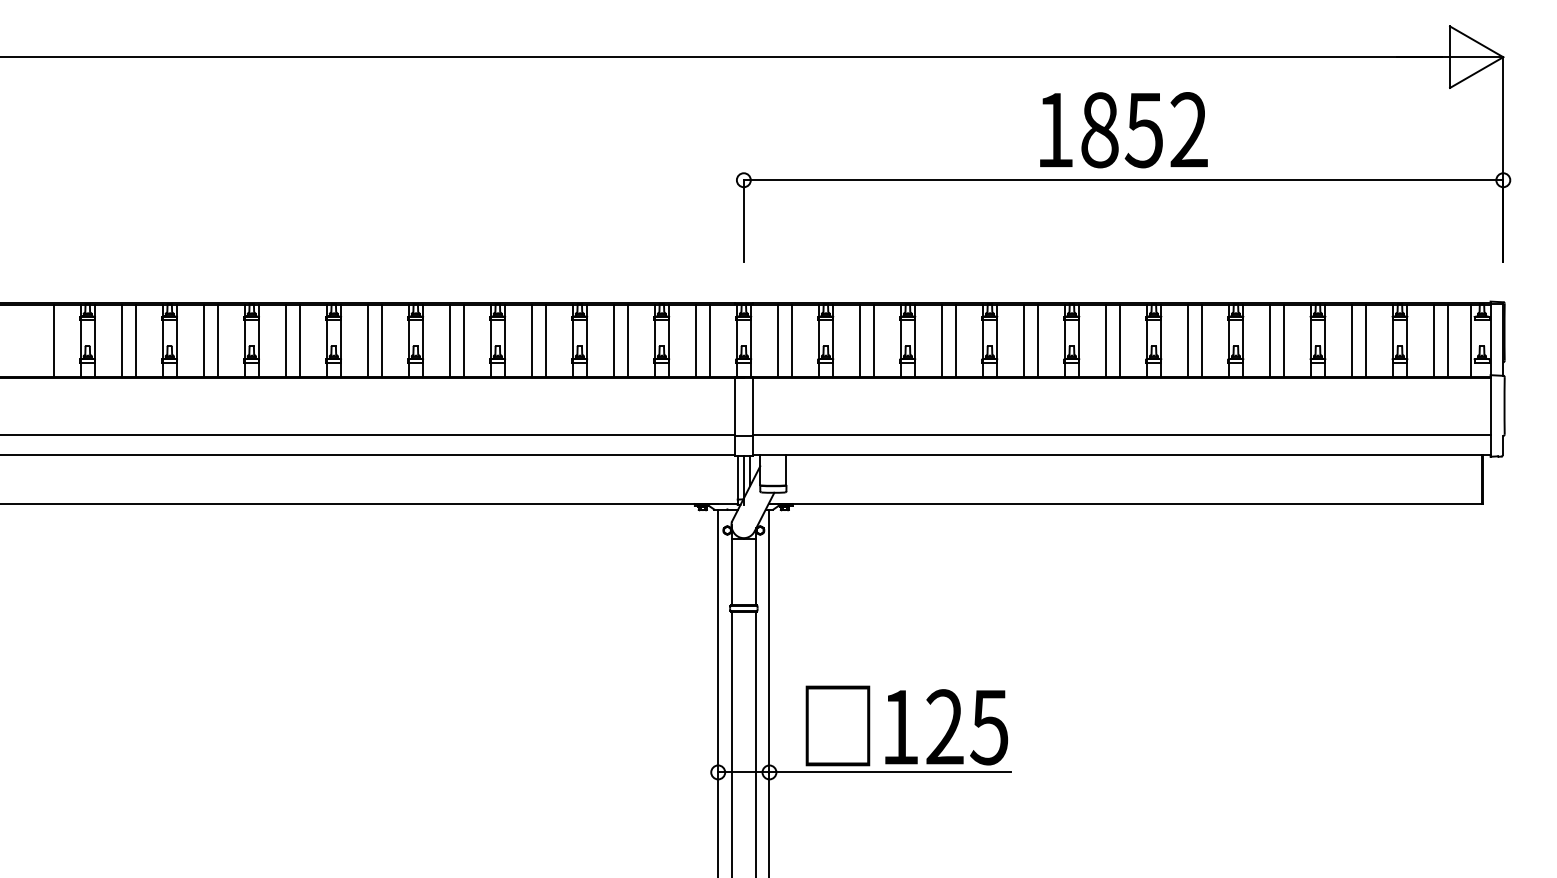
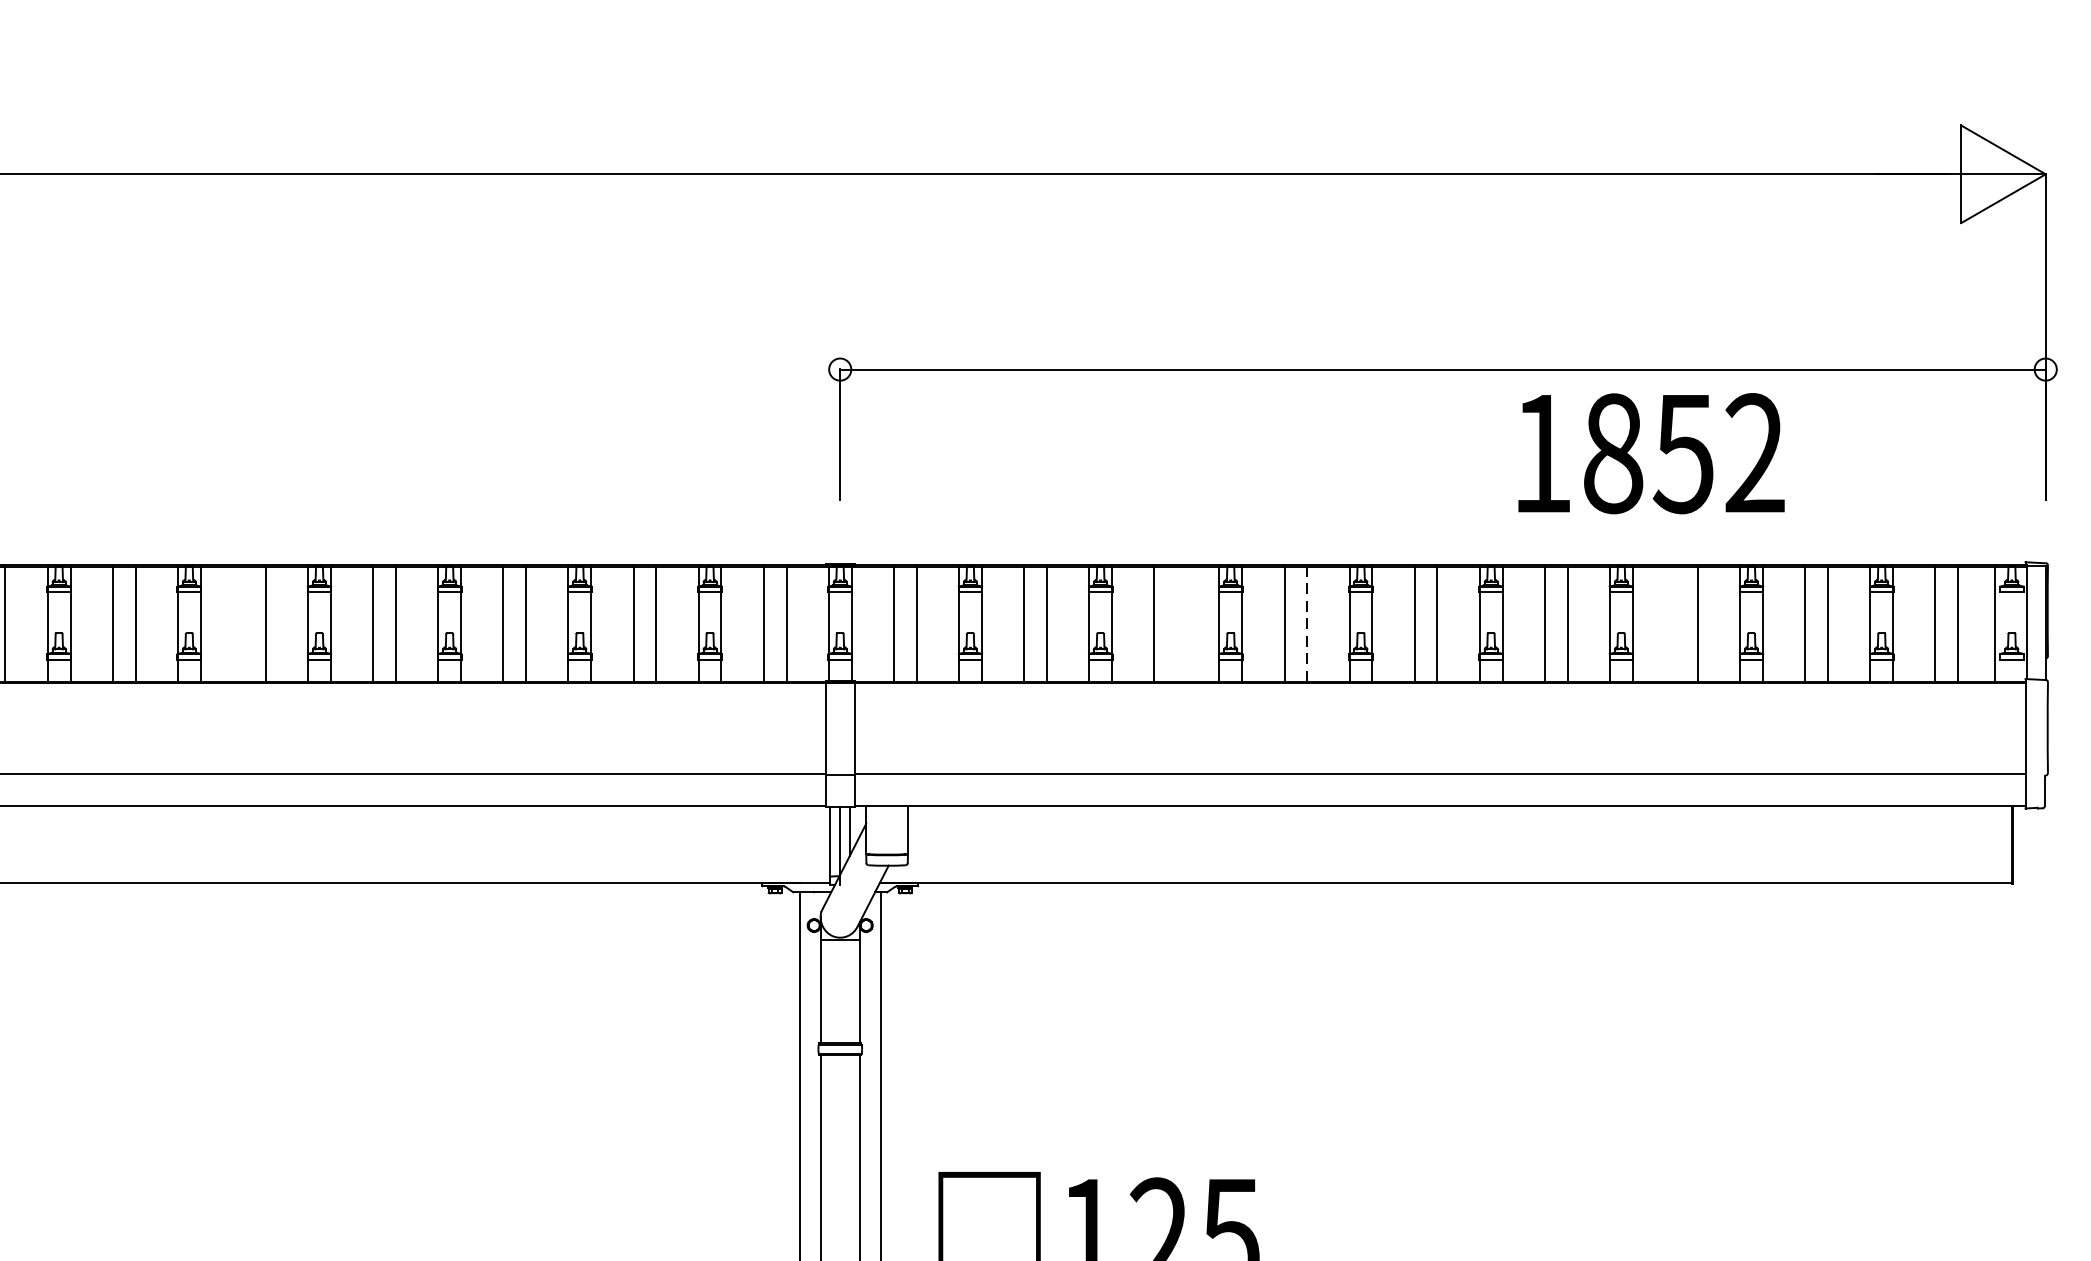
text: (1123, 130) -> (1650, 454), moved
line: (367, 340) -> (242, 623), removed
line: (956, 340) -> (1177, 623), removed
line: (1038, 340) -> (1307, 623), solid -> dashed
line: (1269, 340) -> (1674, 623), removed

